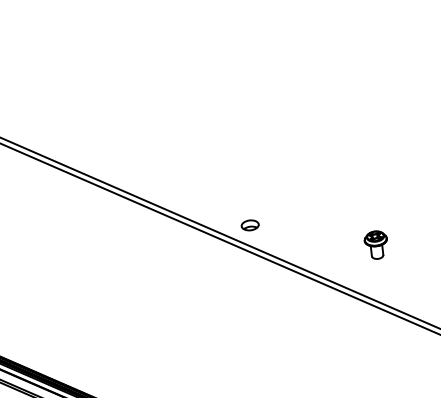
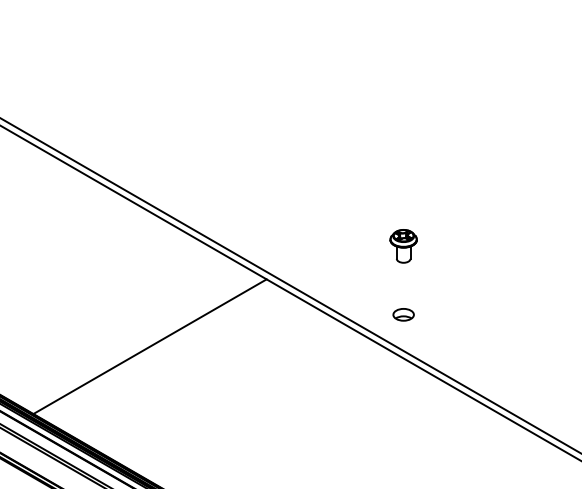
part: (250, 225) -> (403, 314), moved
part: (376, 245) -> (403, 246), moved
line: (171, 324) -> (149, 346), added

